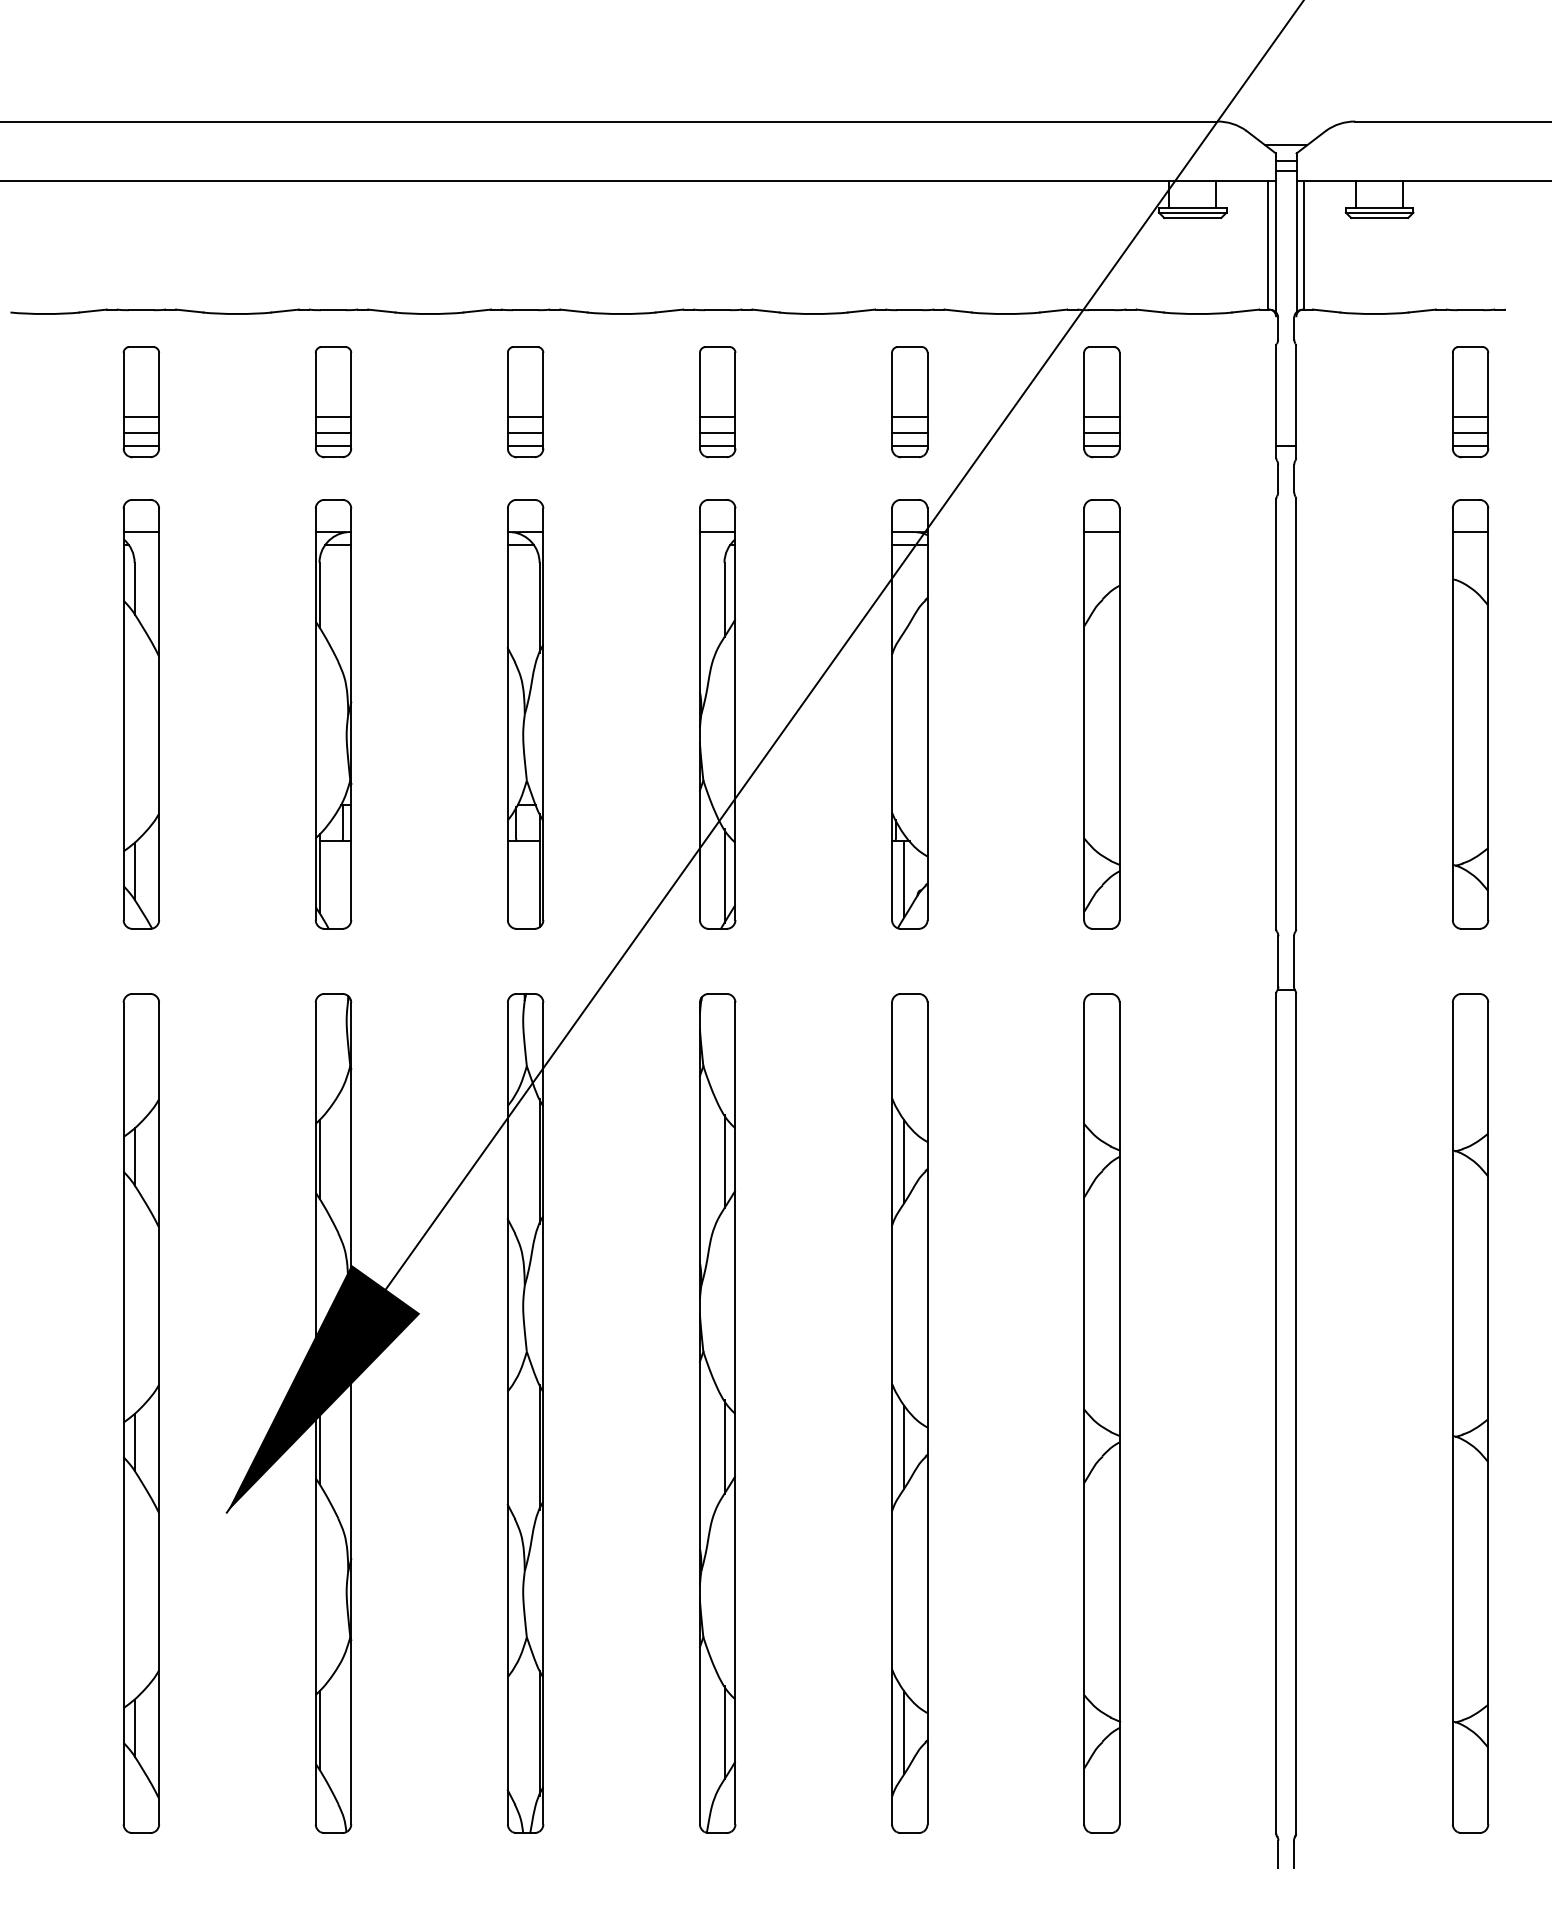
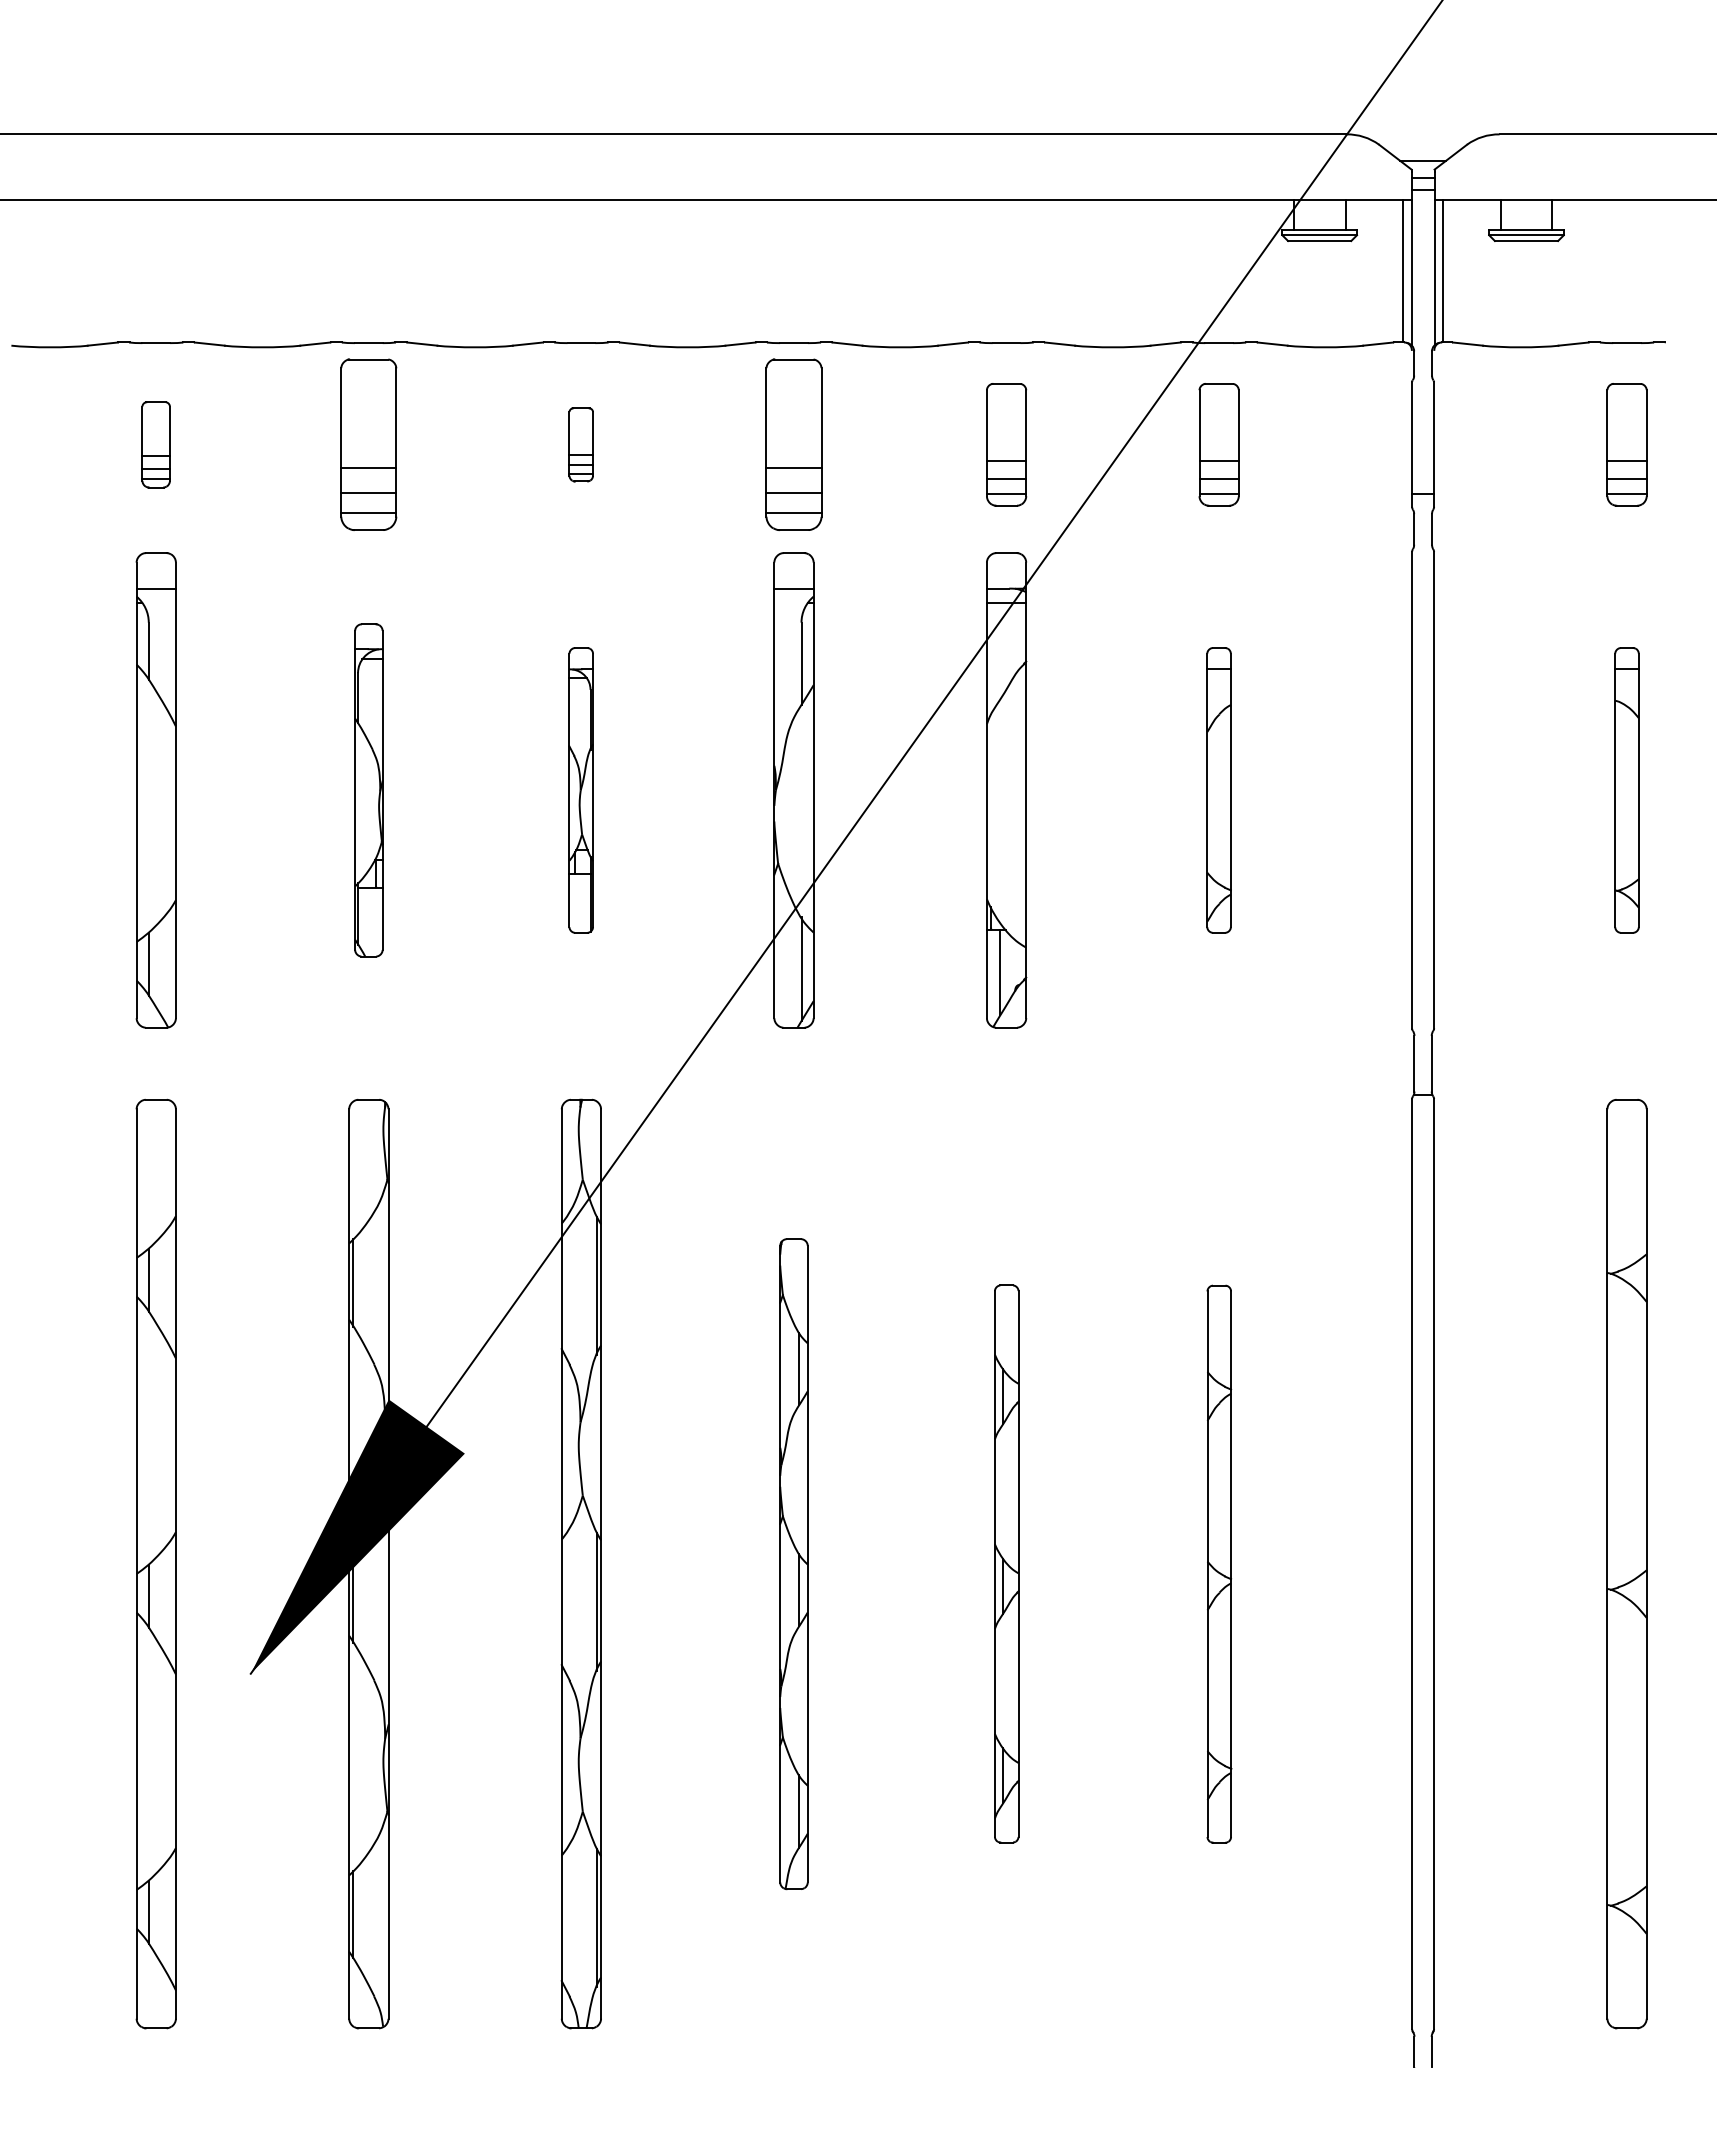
part: (140, 401) -> (155, 444), size x0.7
part: (333, 401) -> (368, 444), size x1.4
part: (524, 401) -> (580, 444), size x0.6
part: (717, 401) -> (793, 444), size x1.4
part: (333, 714) -> (368, 790), size x0.7
part: (524, 714) -> (580, 790), size x0.6
part: (1101, 714) -> (1218, 790), size x0.6
part: (1470, 714) -> (1626, 790), size x0.6
part: (717, 1413) -> (793, 1564), size x0.7
part: (909, 1413) -> (1006, 1563), size x0.6
part: (1102, 1413) -> (1219, 1564), size x0.6

